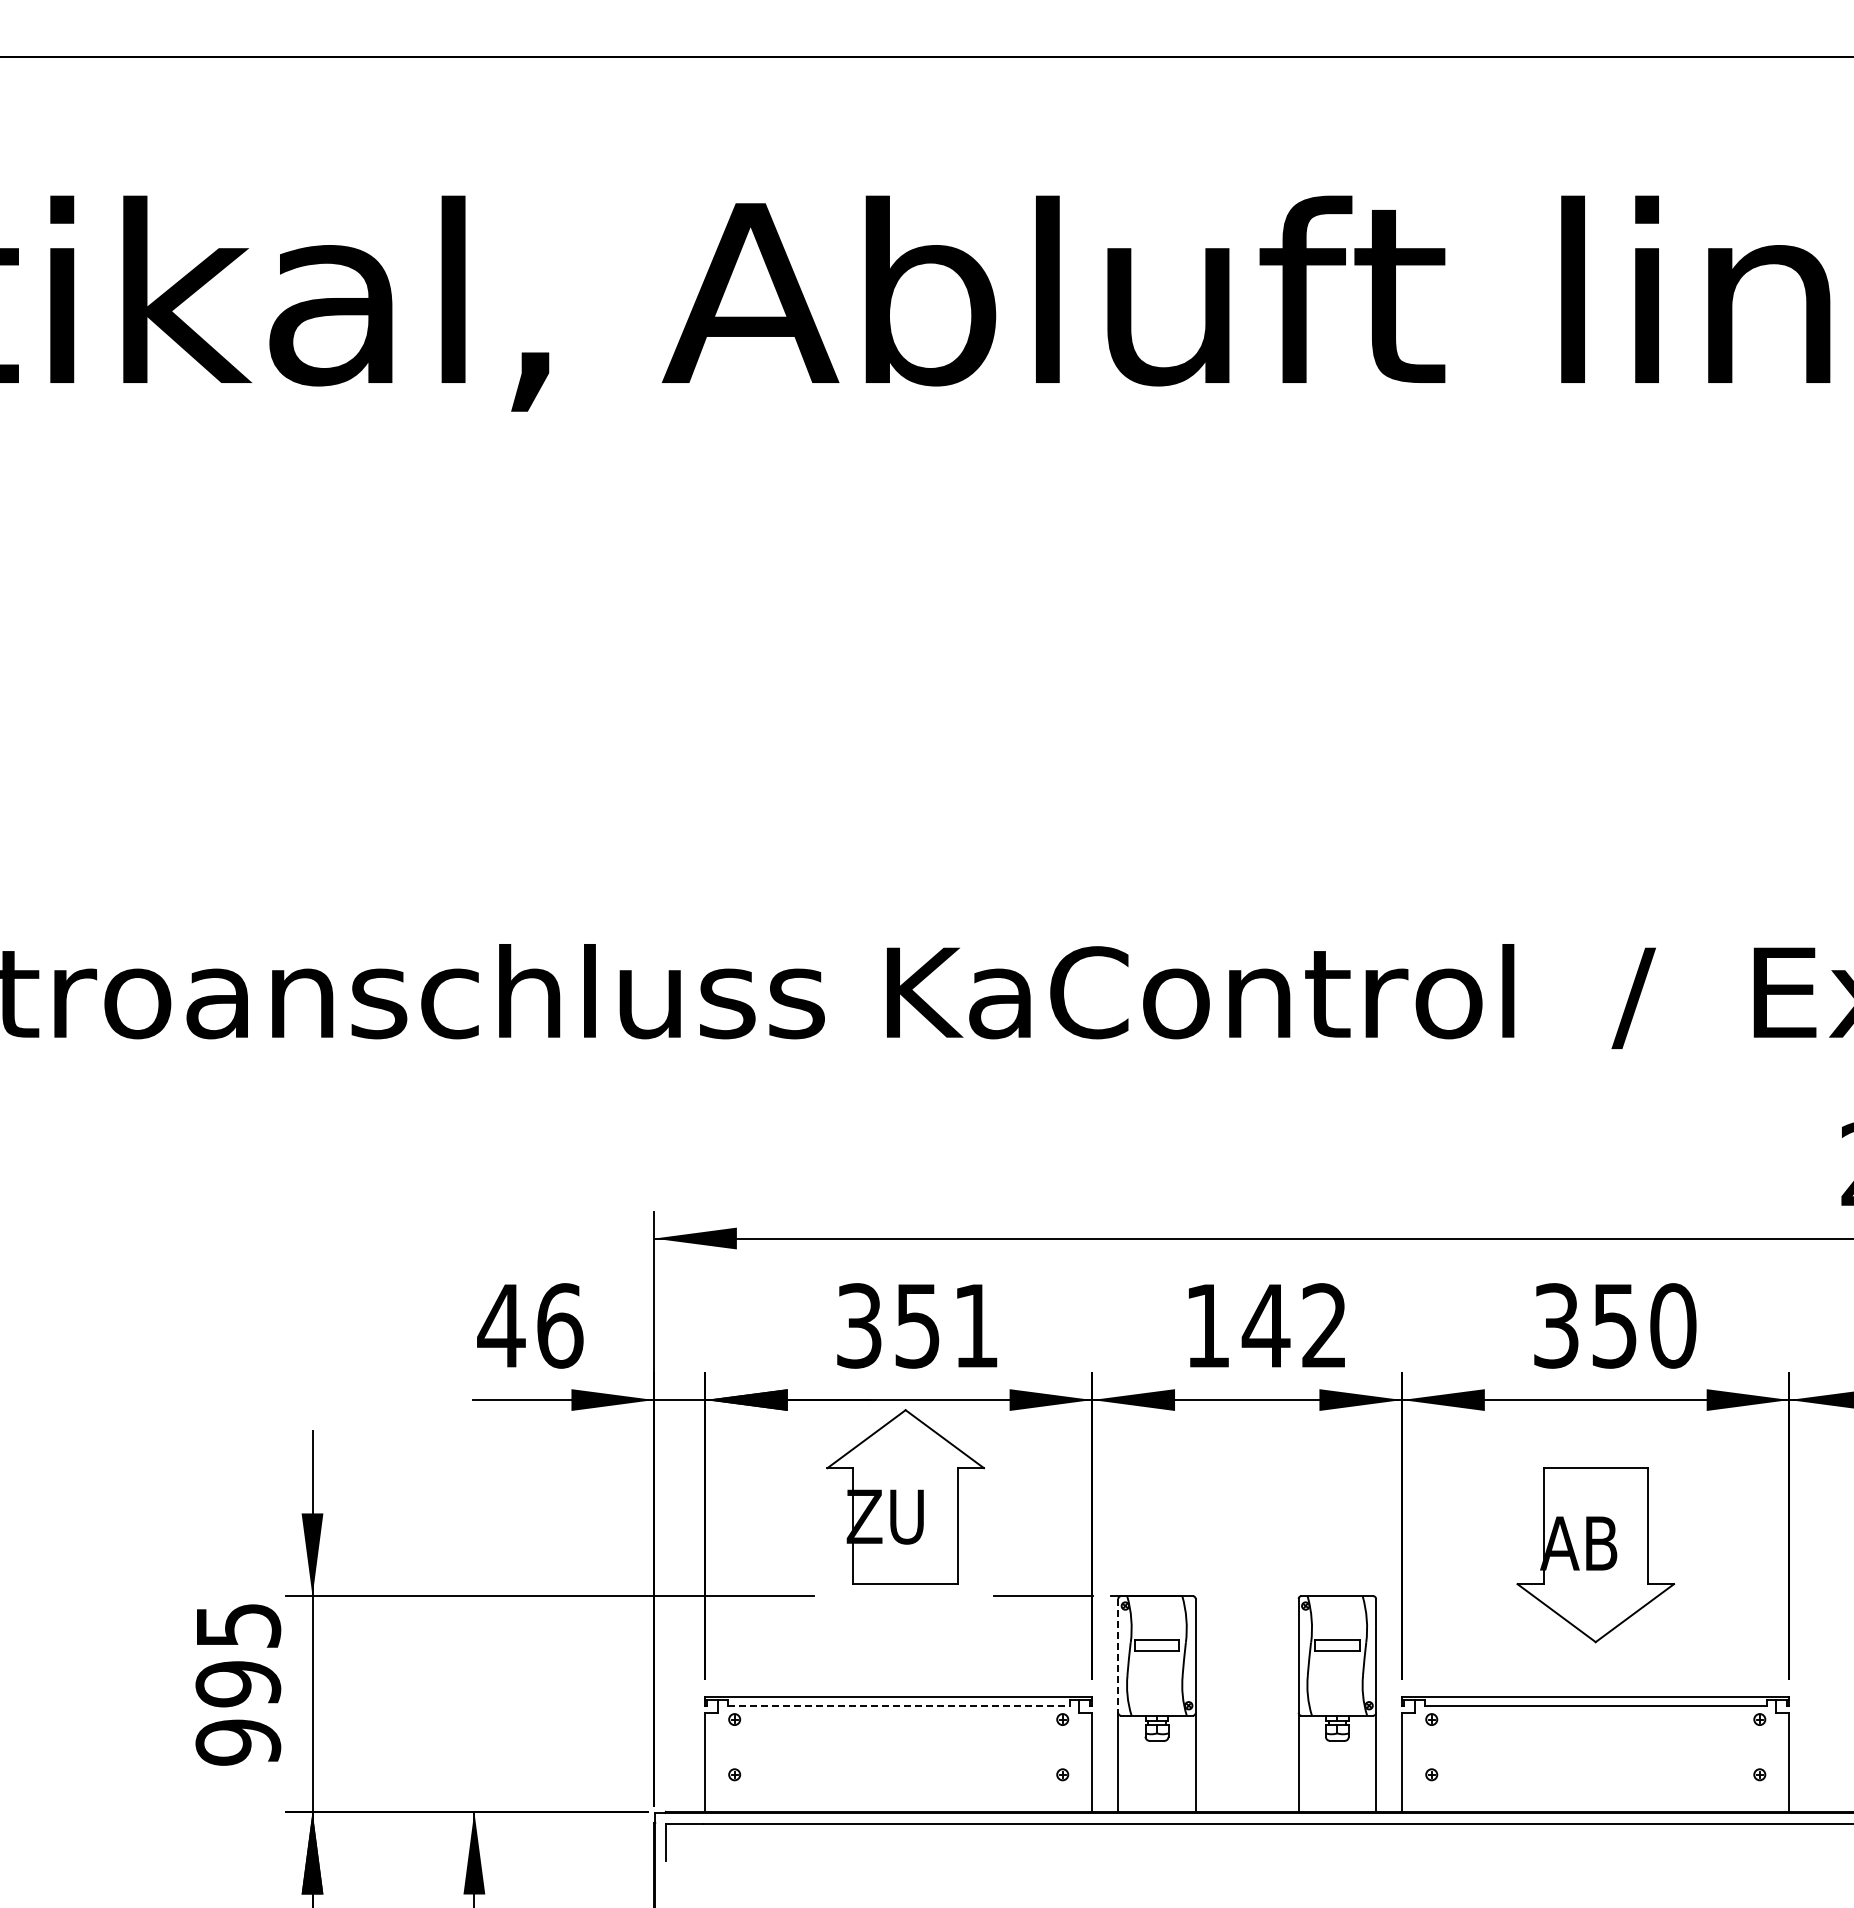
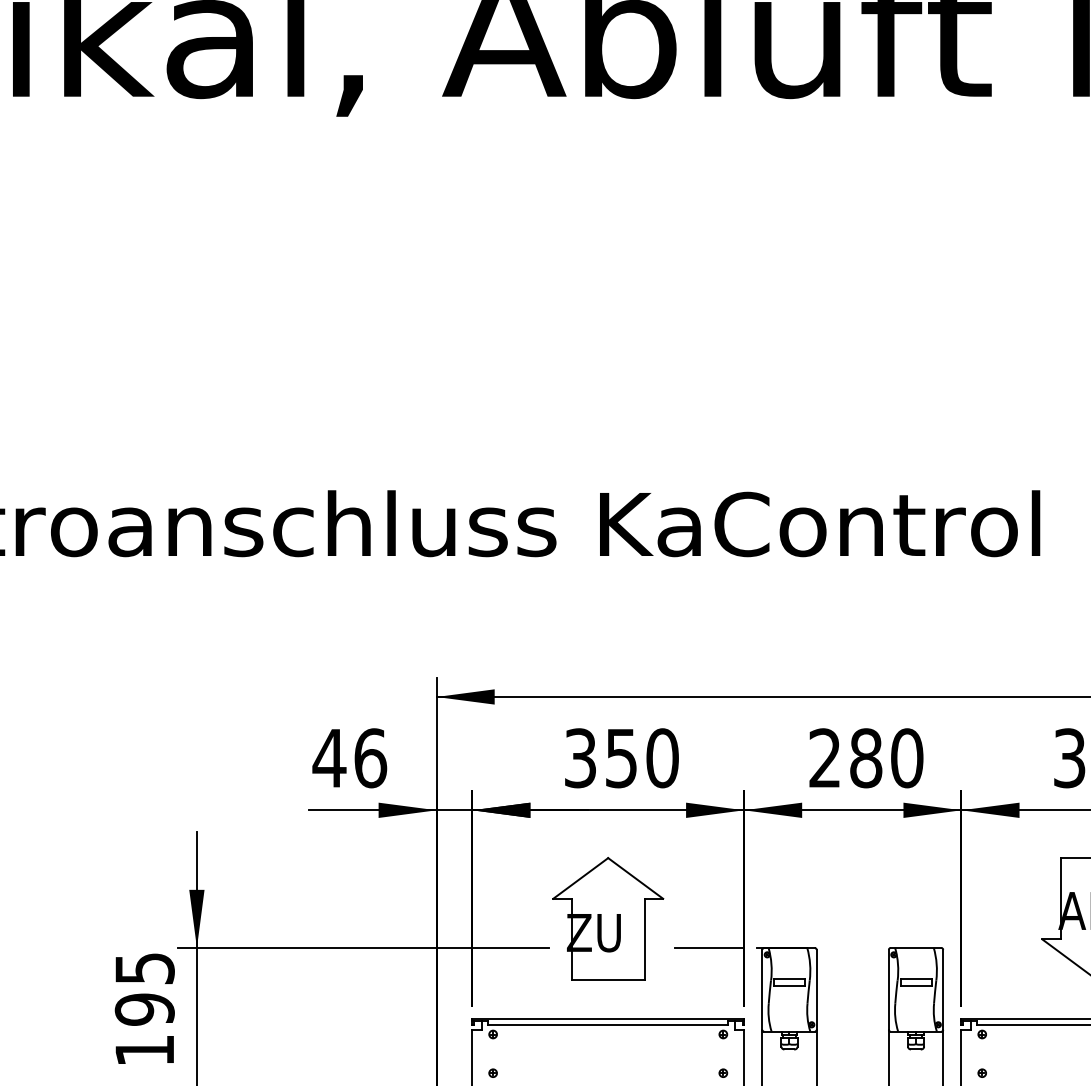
text: (976, 1325) -> (662, 757), 351 -> 350
text: (1266, 1325) -> (866, 757), 142 -> 280
part: (905, 1496) -> (608, 918), moved
line: (1118, 1655) -> (762, 989), dashed -> solid
line: (898, 1706) -> (608, 1025), dashed -> solid
text: (238, 1742) -> (144, 1050), 995 -> 195

